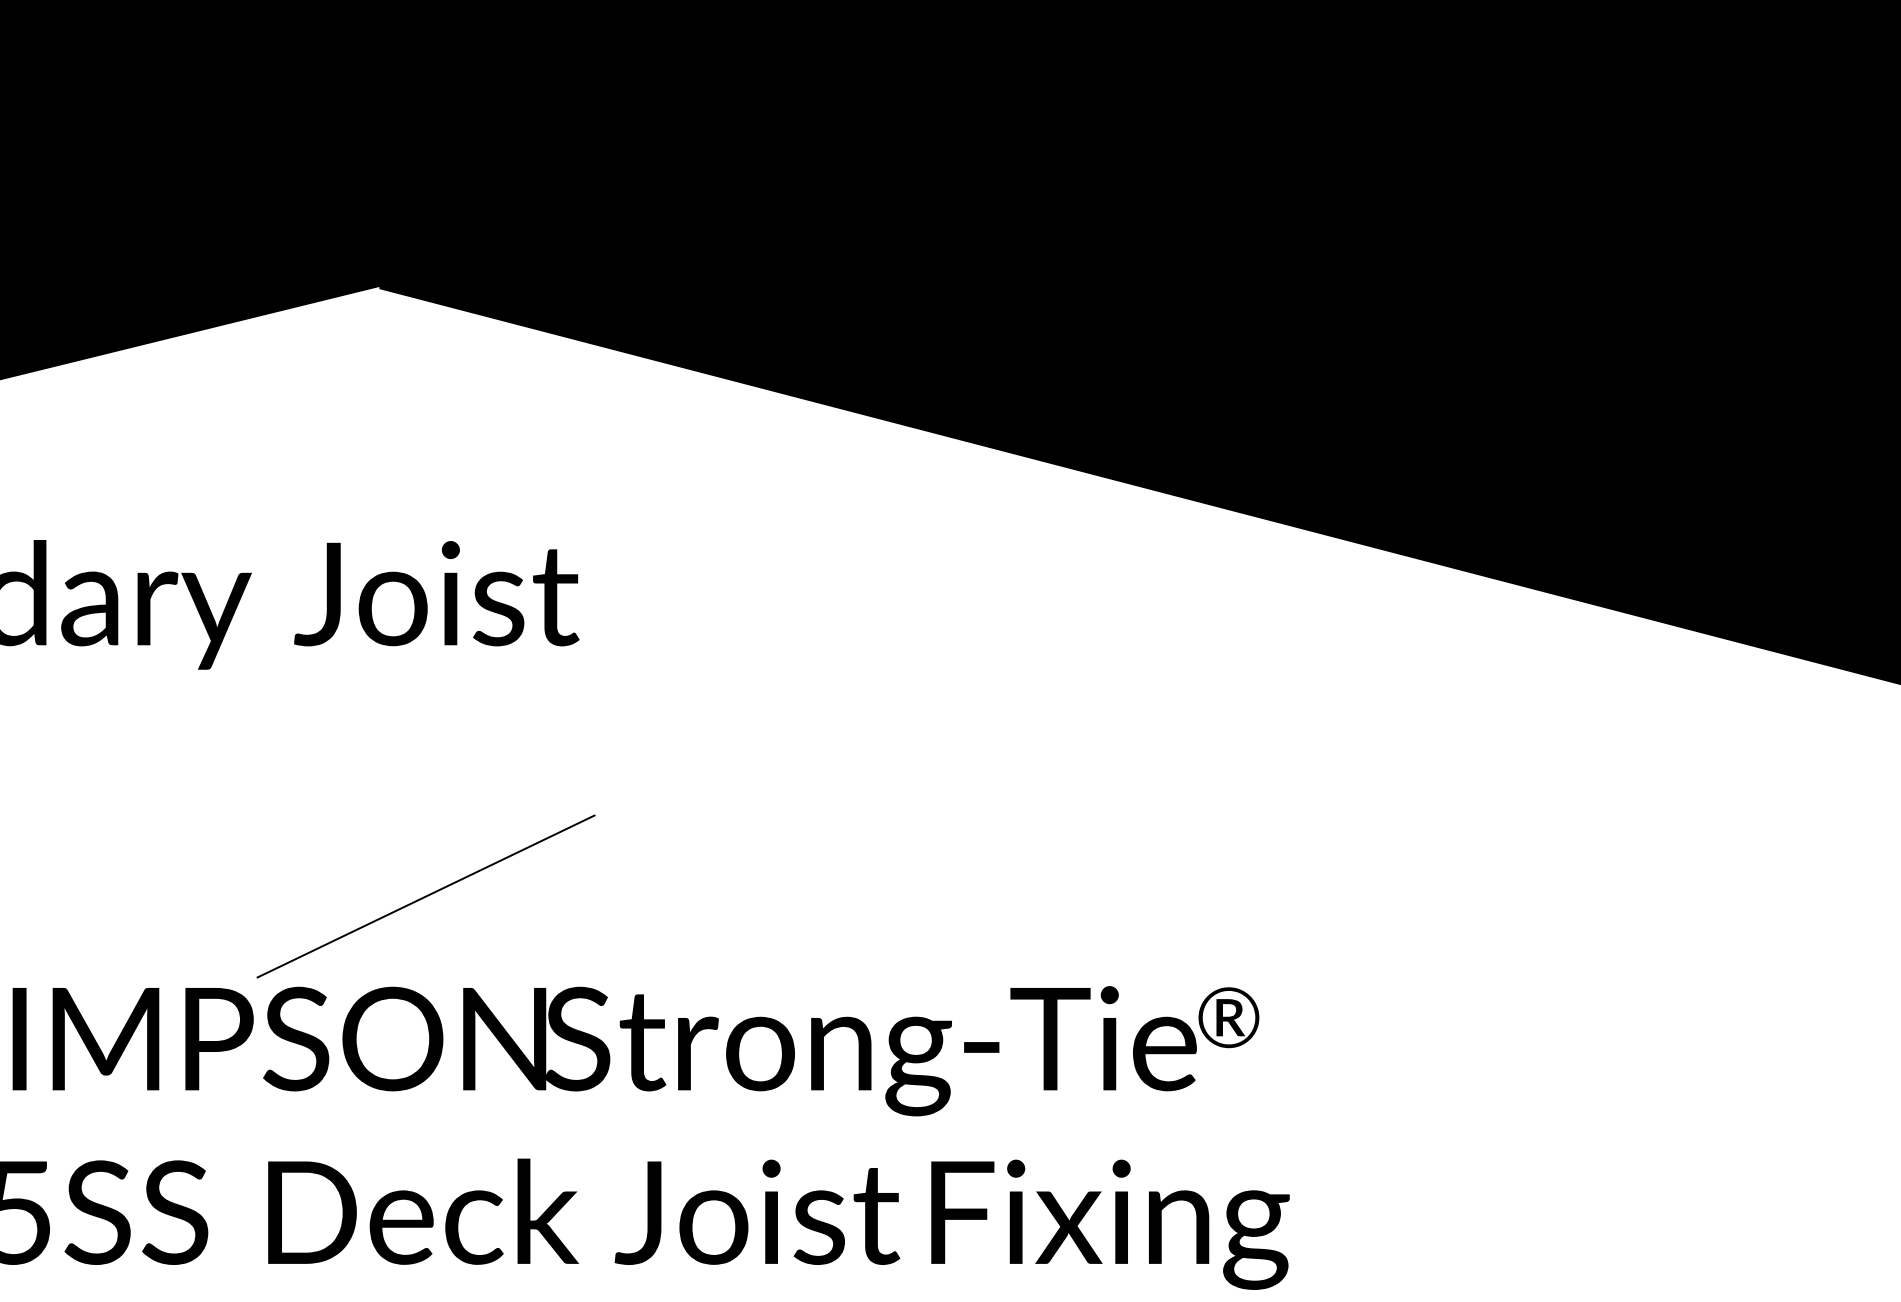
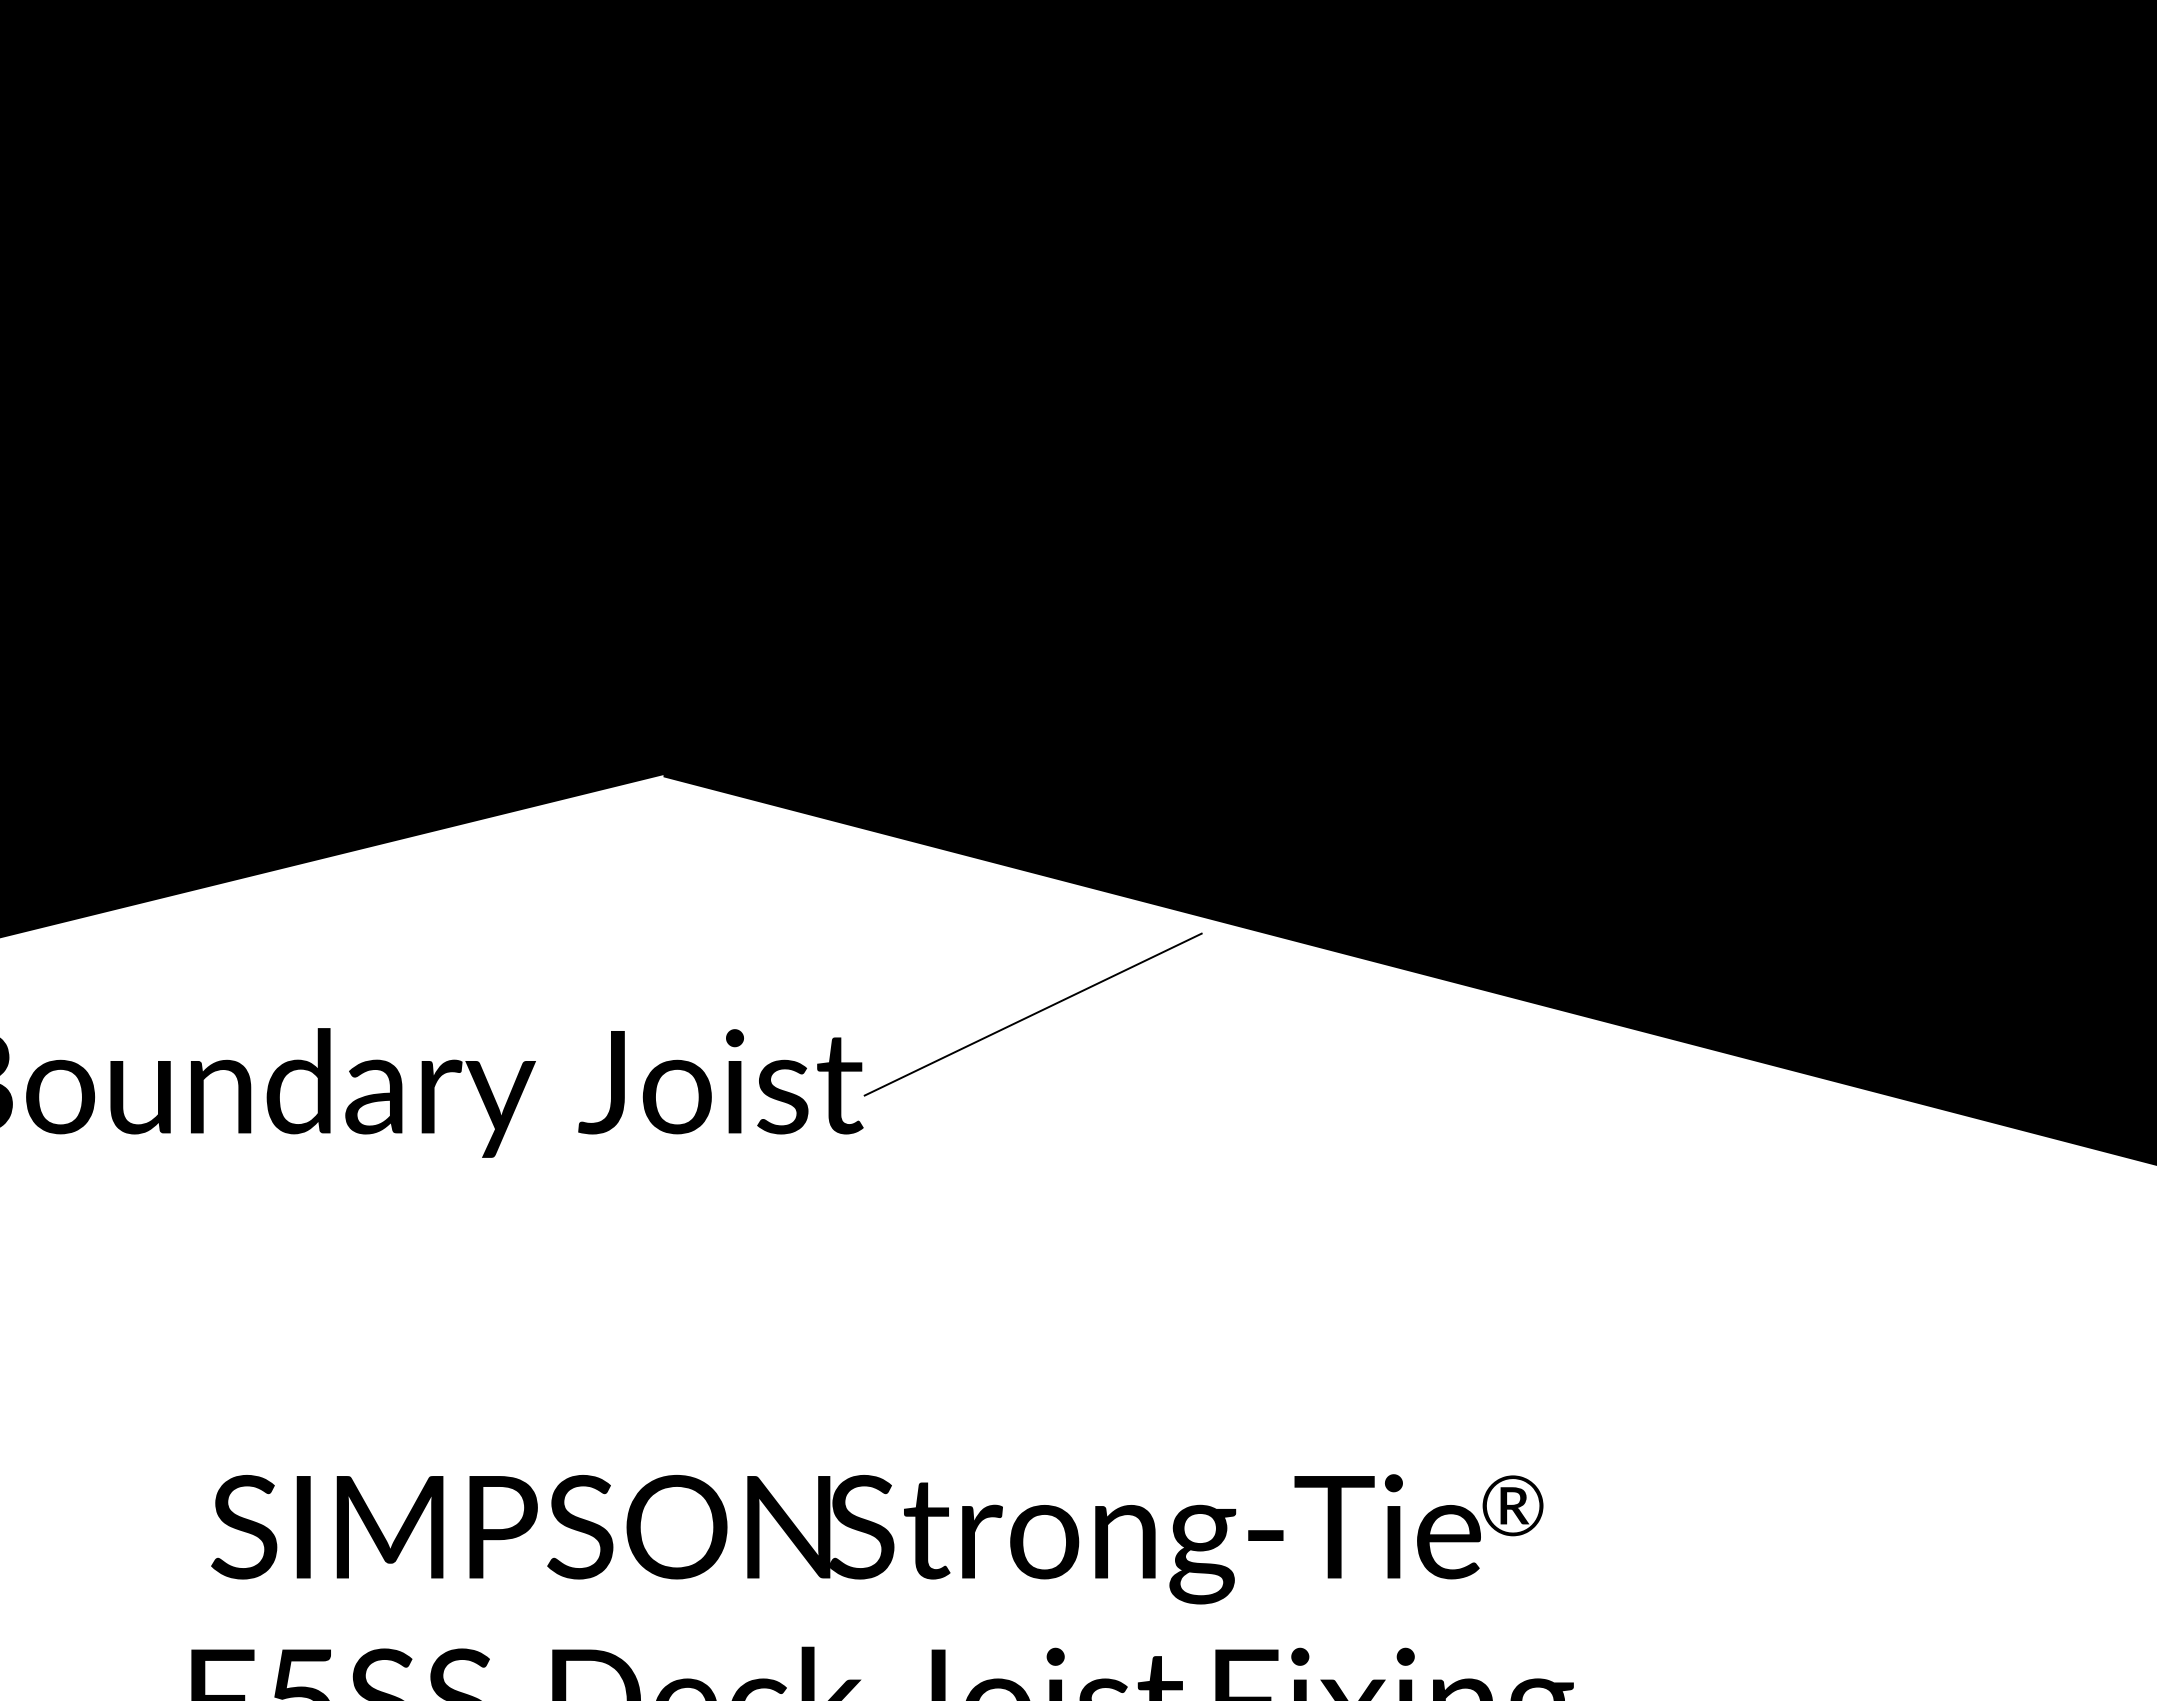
line: (425, 896) -> (1032, 1014), moved

